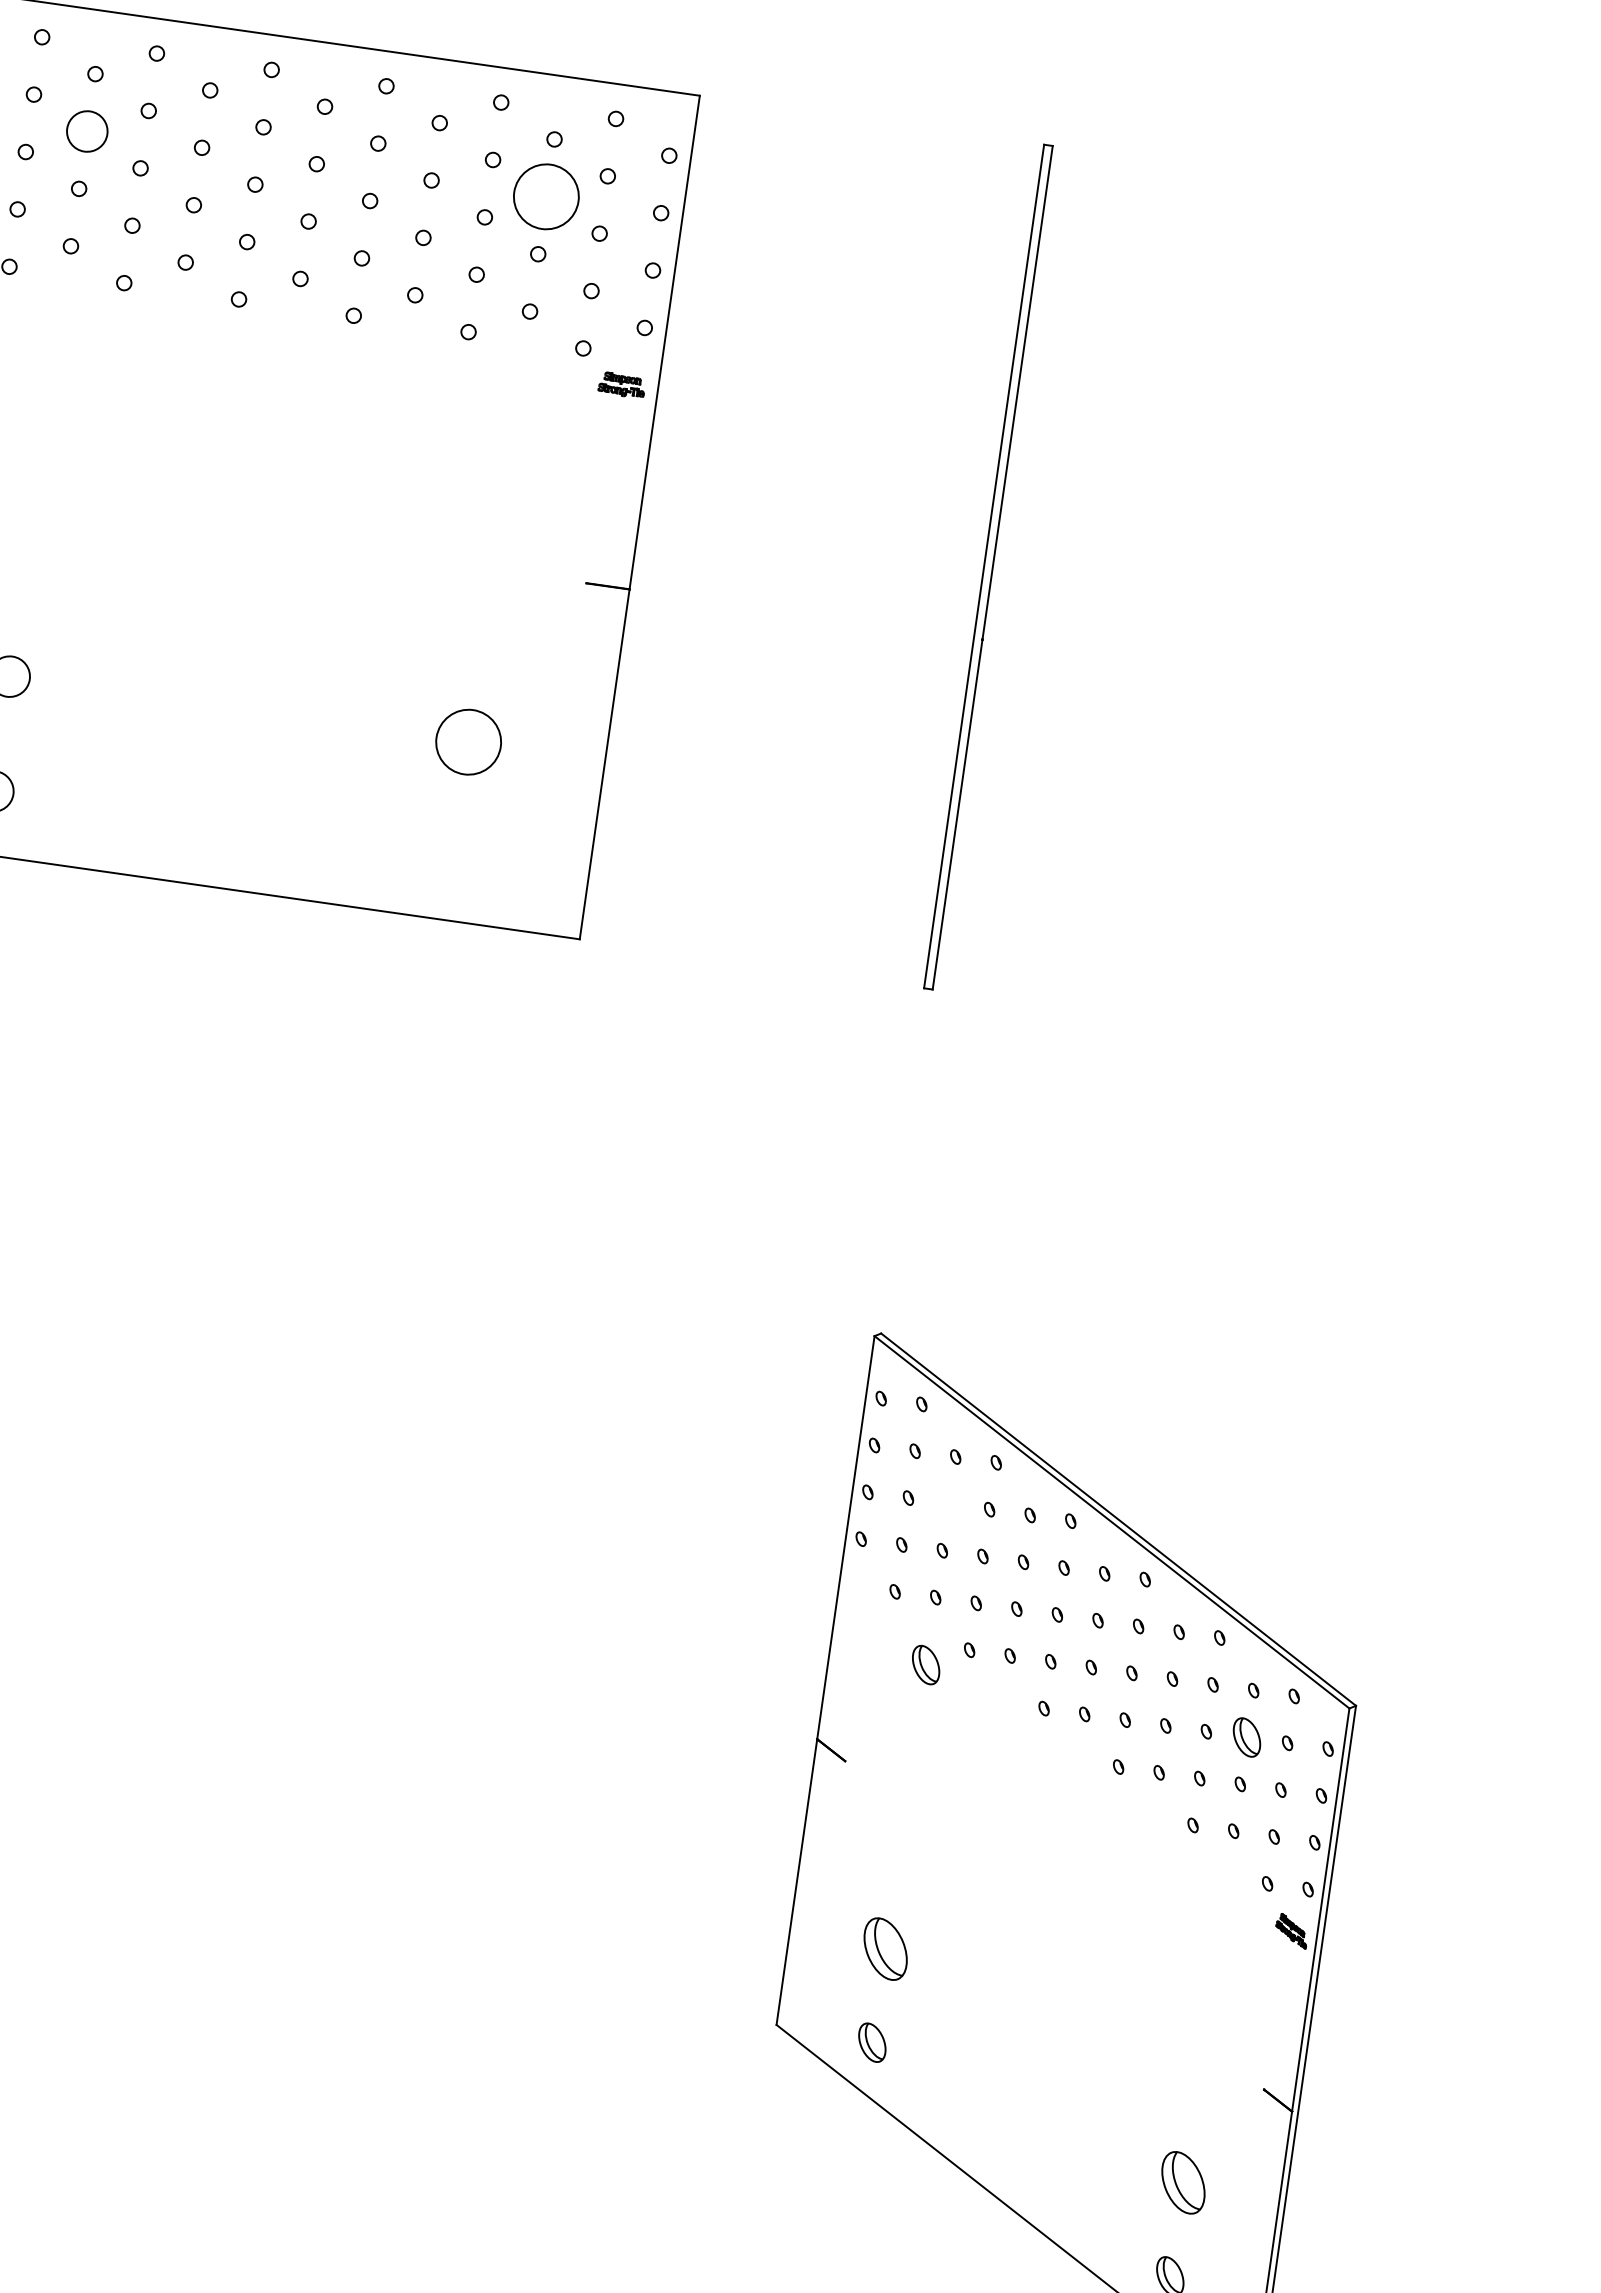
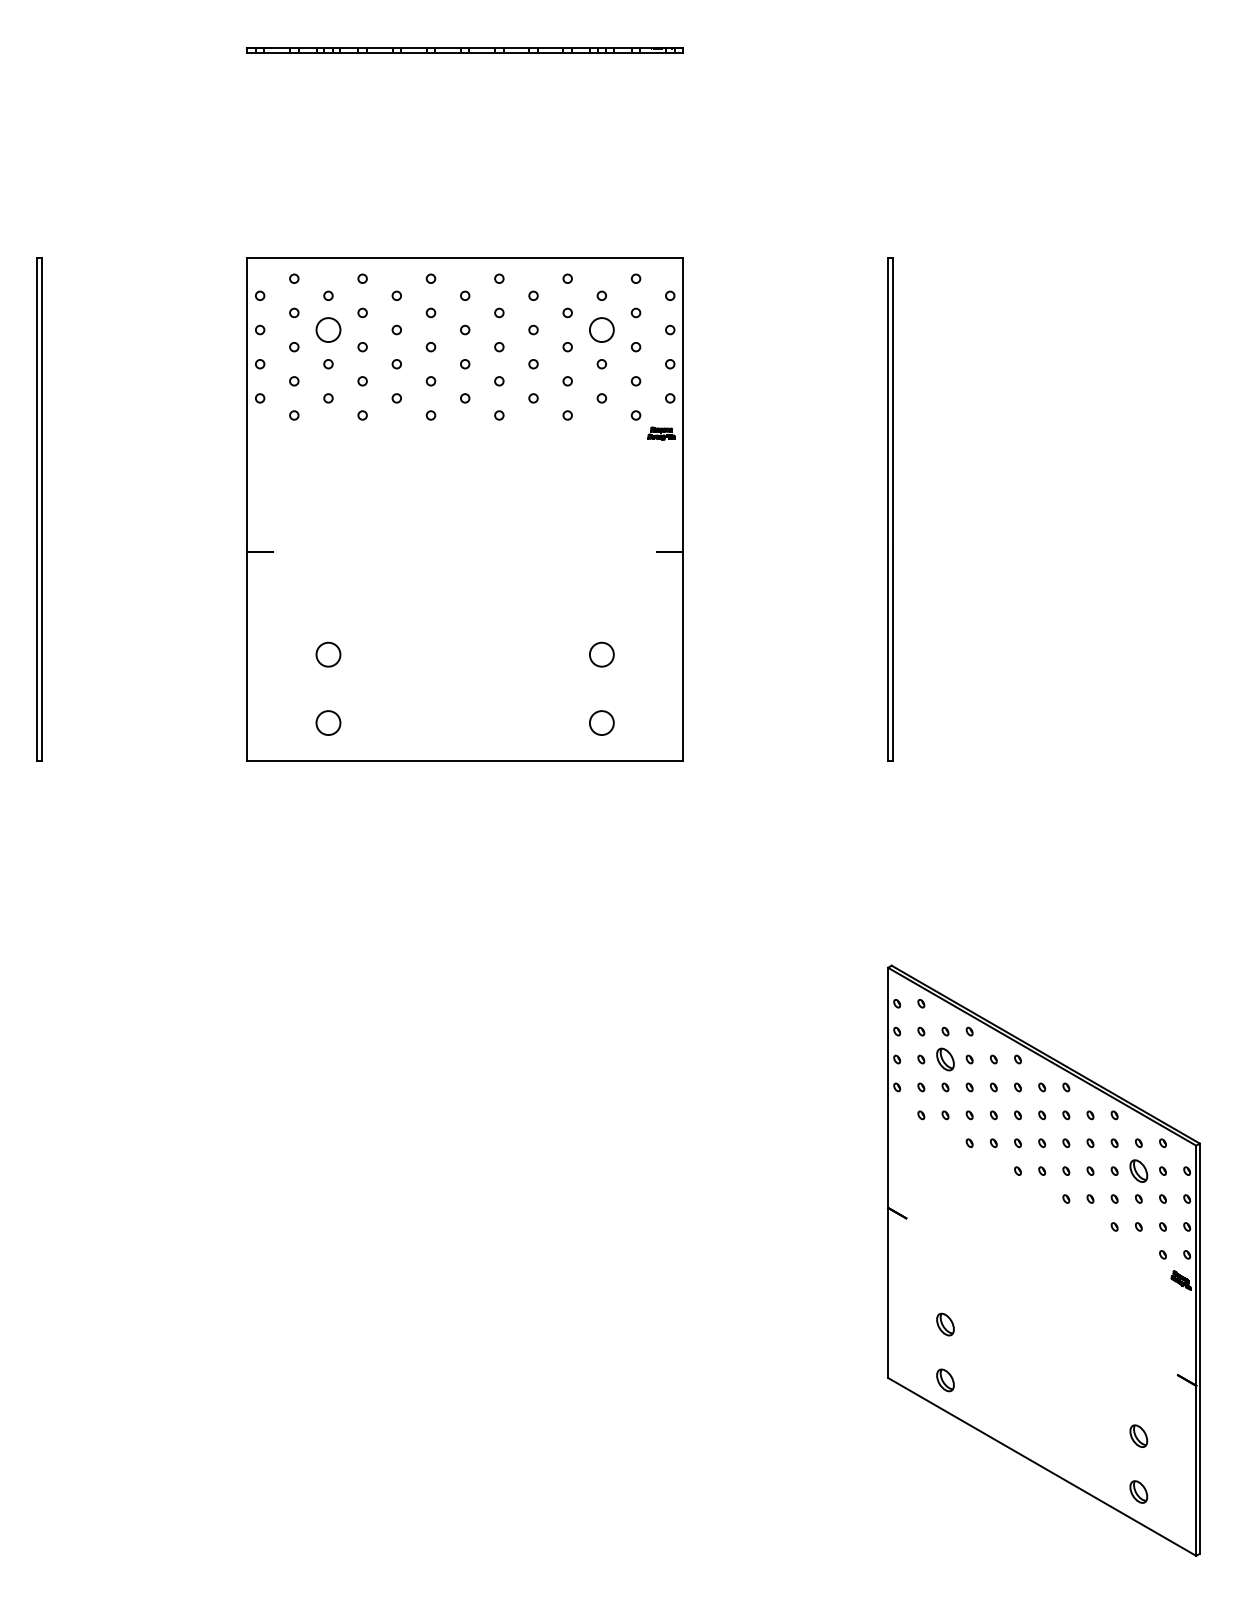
circle: (545, 197) -> (601, 330), size x0.62
circle: (468, 741) -> (601, 654), size x0.62
circle: (451, 855) -> (601, 722), added
part: (926, 1665) -> (945, 1059), moved
part: (885, 1948) -> (945, 1324), size x0.62
part: (1183, 2181) -> (1138, 1435), size x0.62

